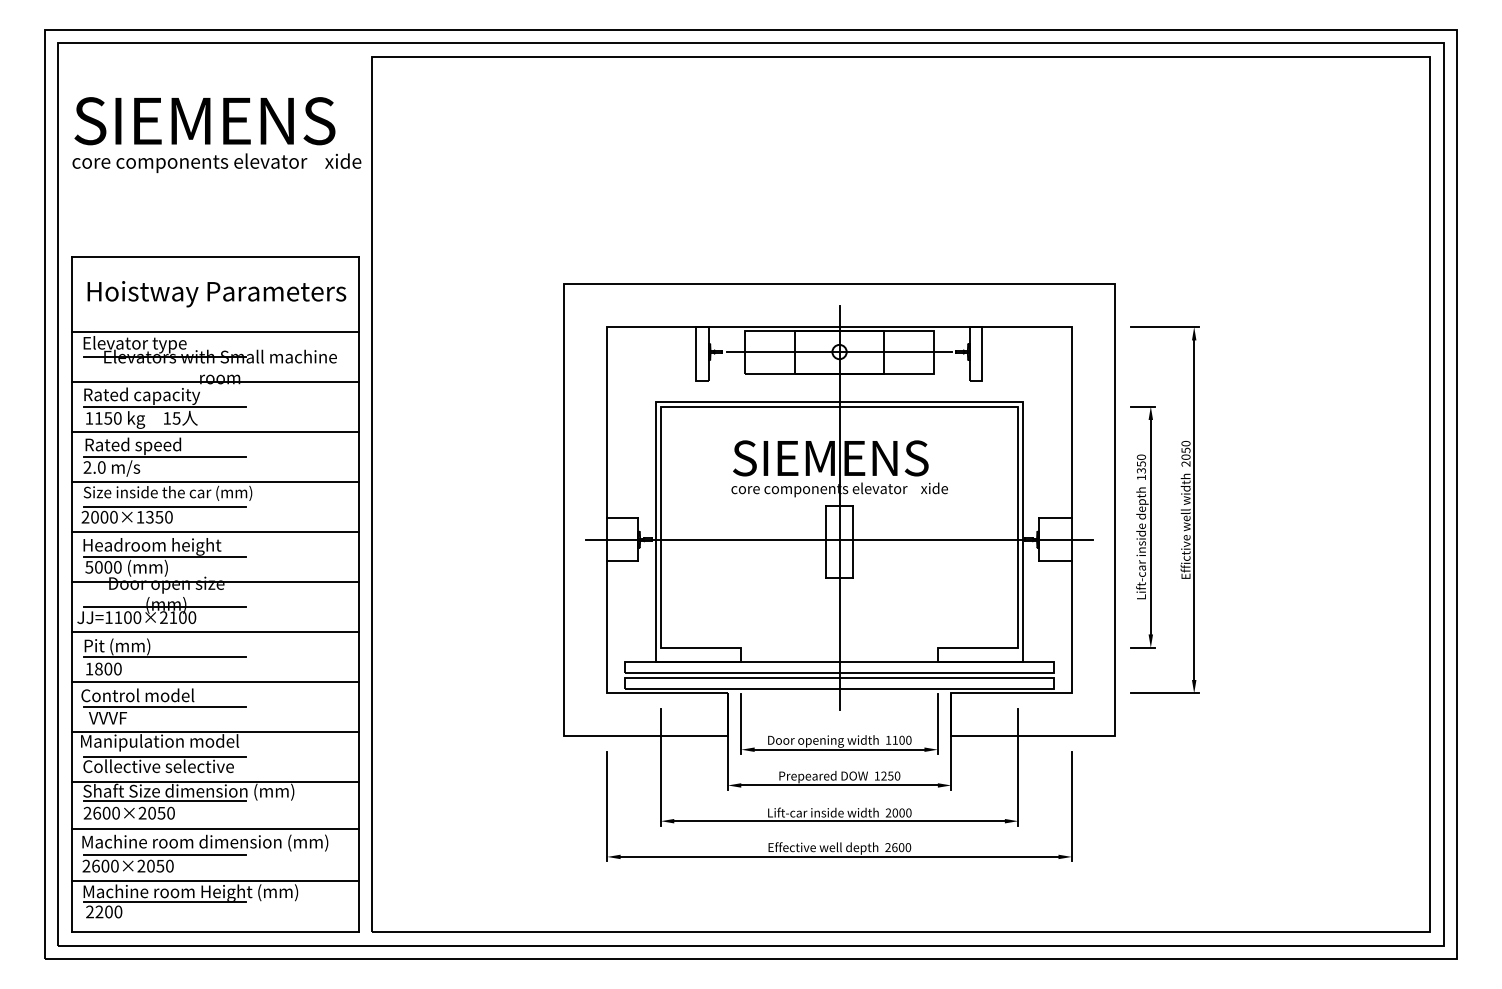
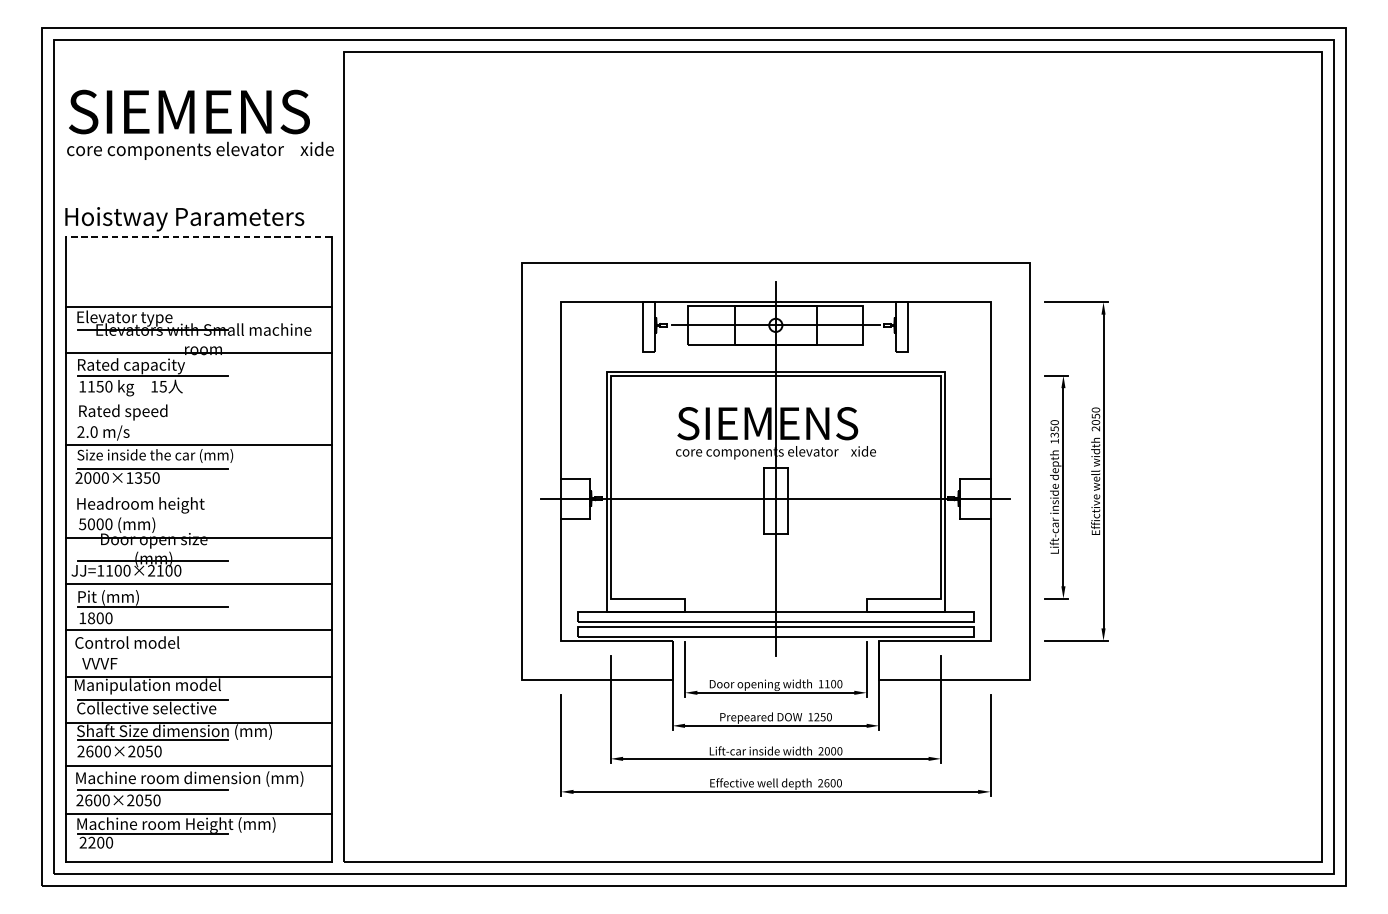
line: (214, 256) -> (198, 237), solid -> dashed
text: (216, 294) -> (184, 219), moved
line: (214, 431) -> (198, 398), removed
line: (165, 456) -> (152, 421), removed
line: (214, 532) -> (198, 492), removed
line: (165, 557) -> (152, 515), removed
line: (165, 707) -> (152, 653), removed

